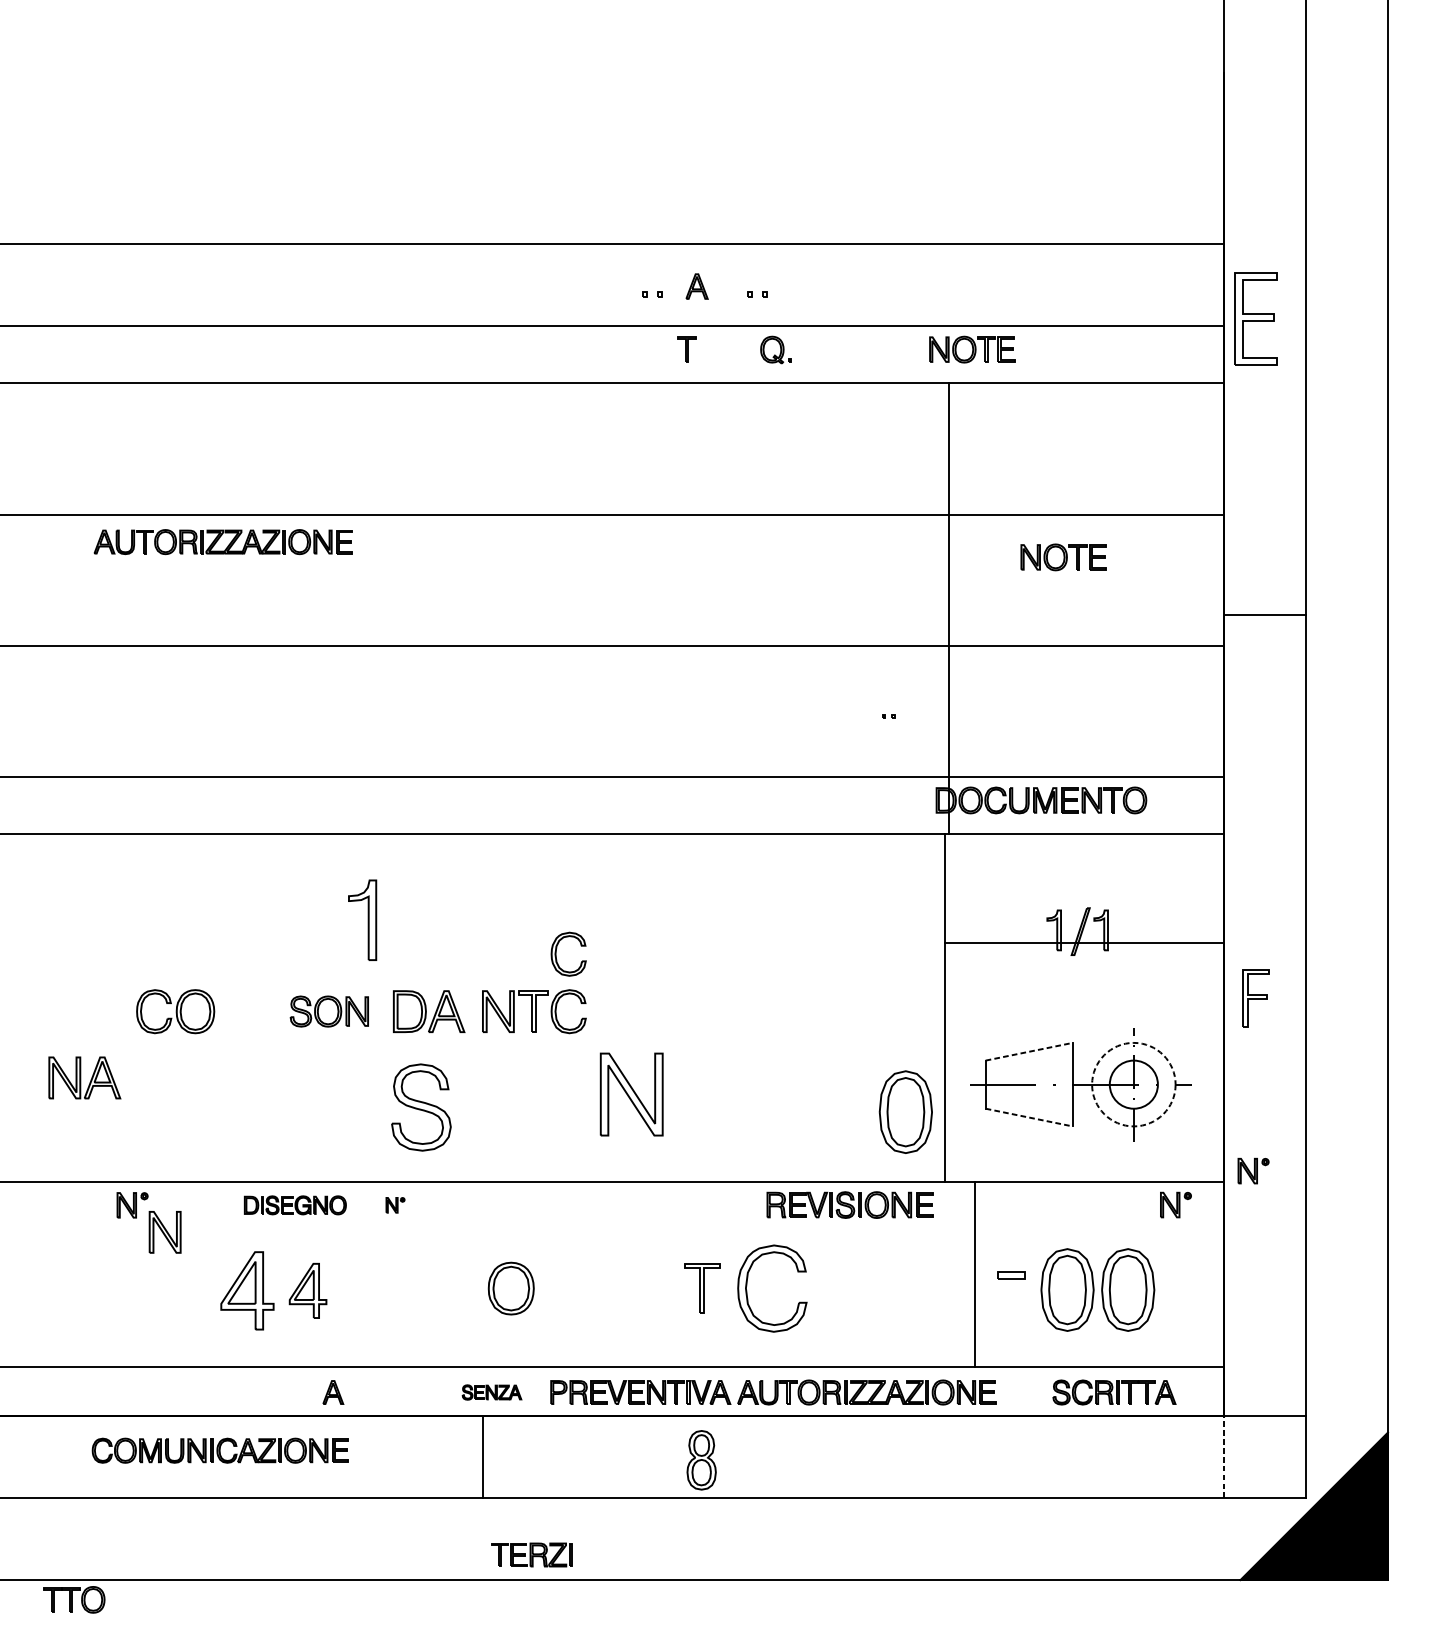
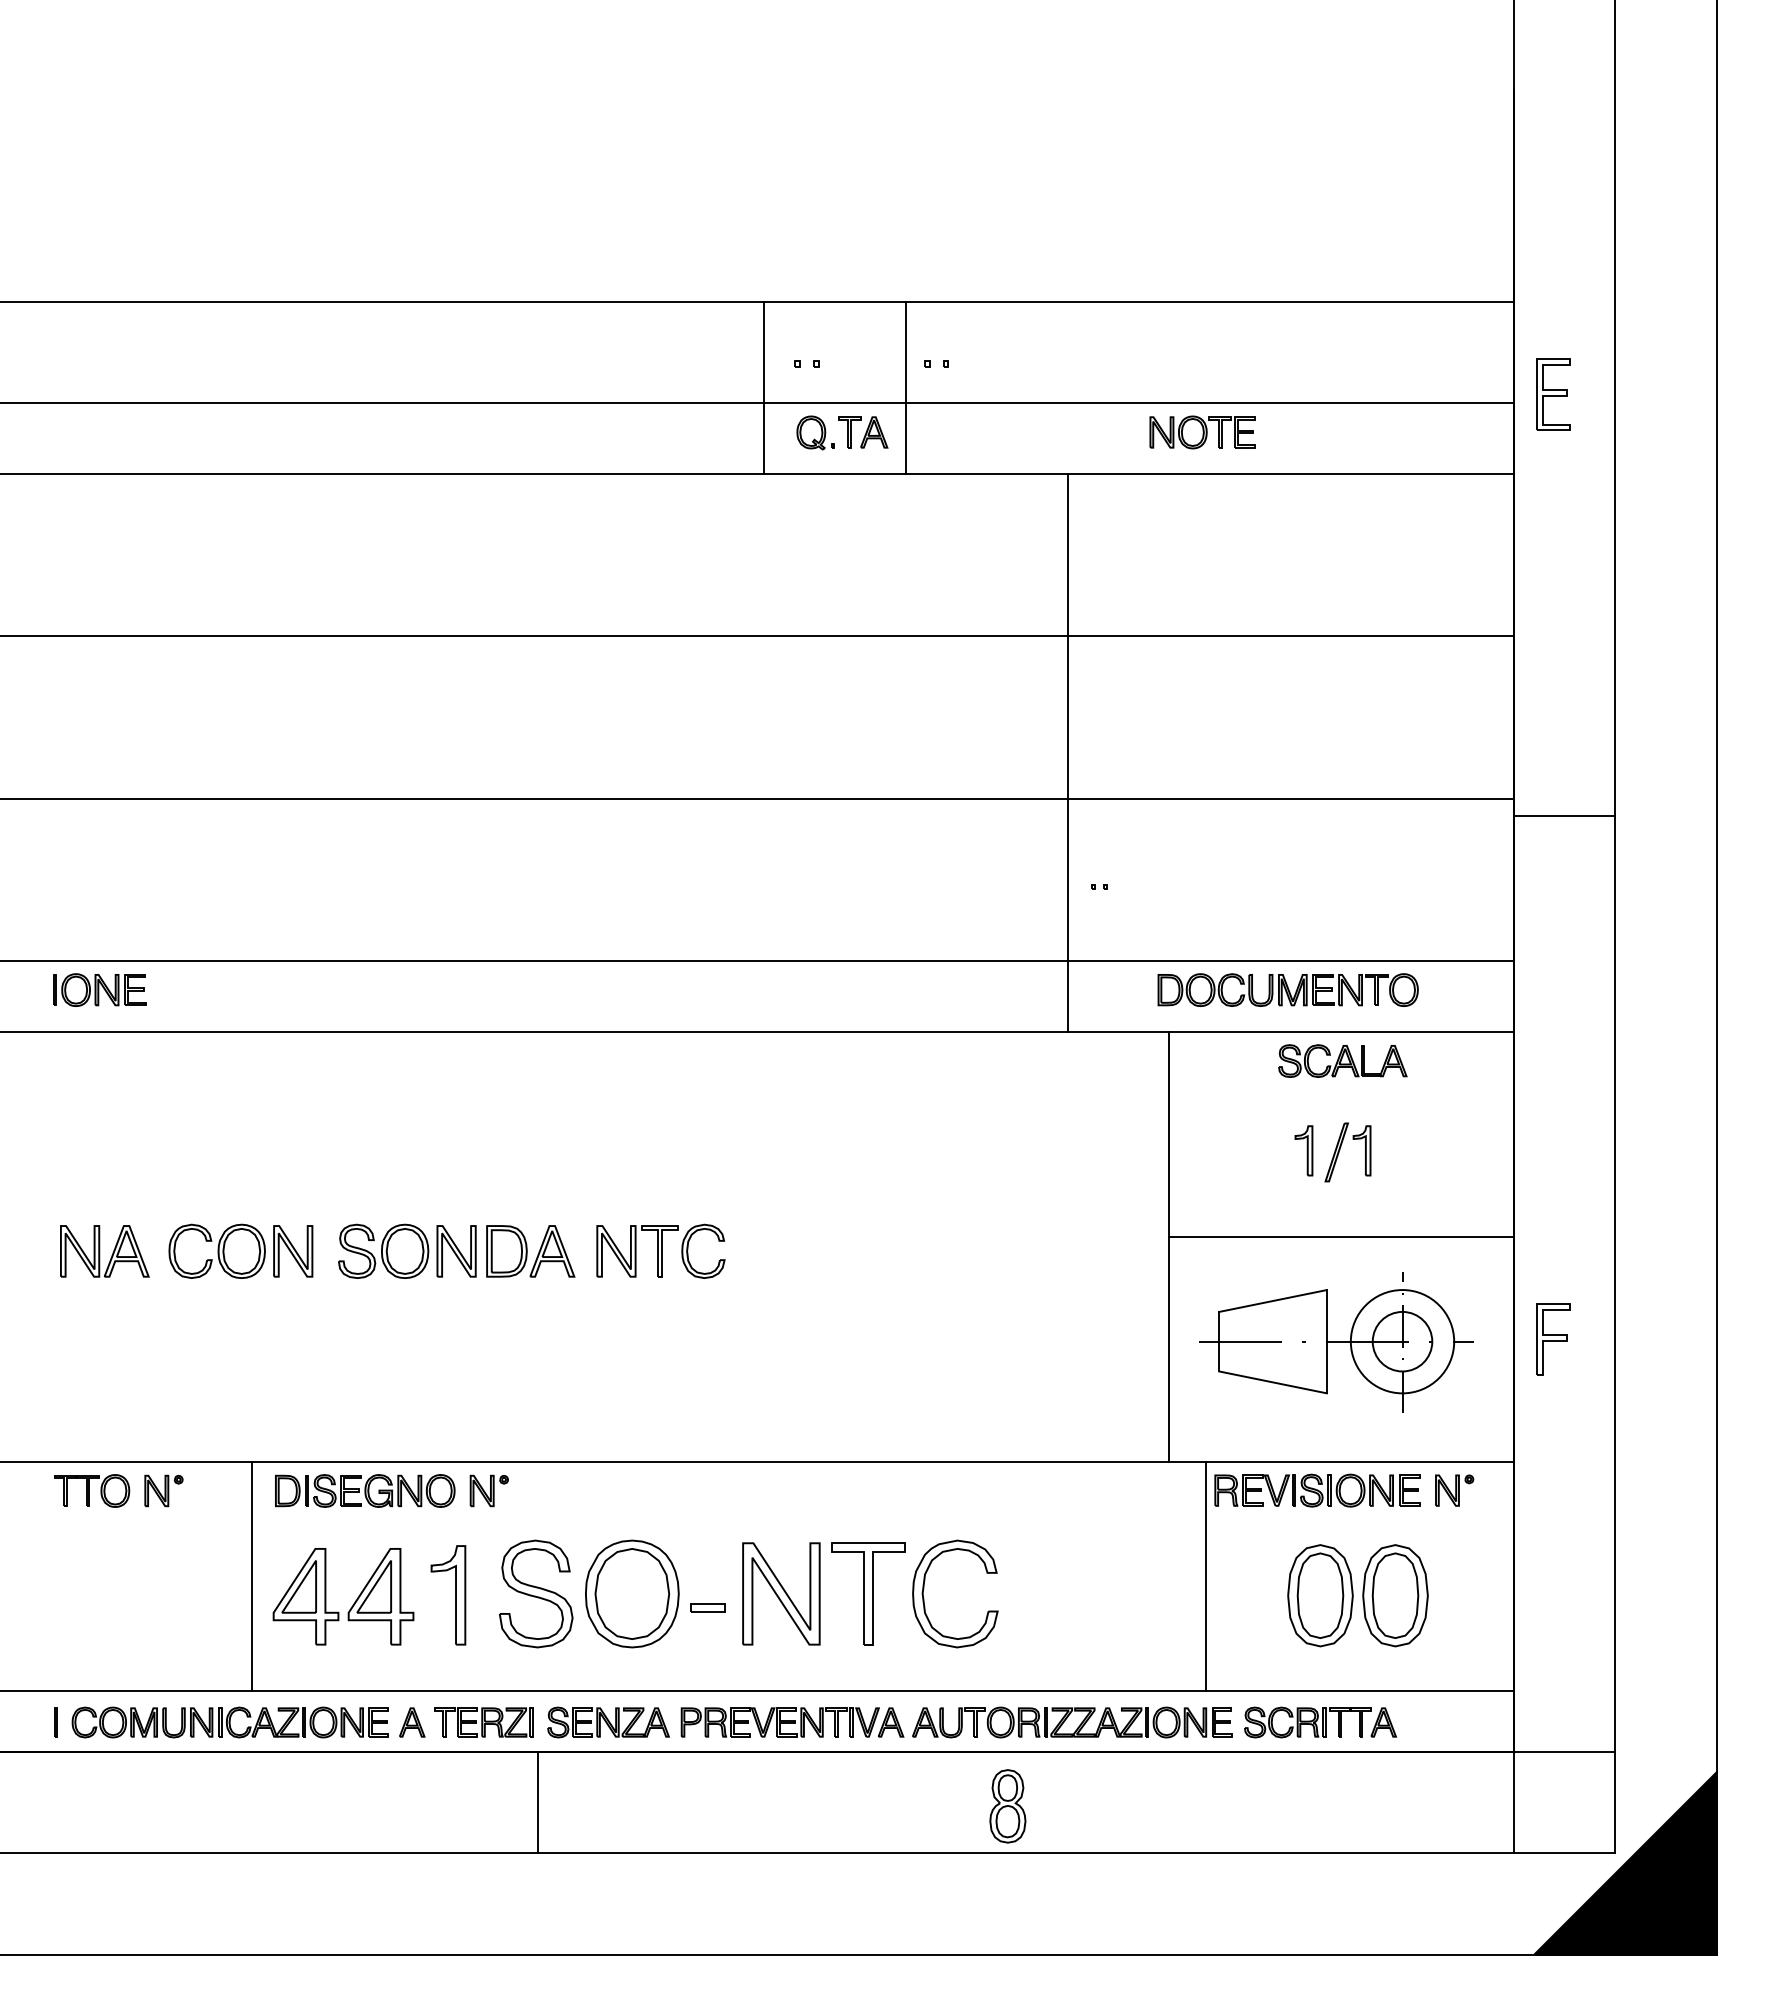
part: (697, 286) -> (874, 432), moved
line: (617, 313) -> (763, 387), added
line: (732, 313) -> (905, 387), added
part: (1255, 318) -> (1553, 394), size x0.62
part: (775, 349) -> (815, 432), moved
part: (220, 538) -> (272, 665), removed
part: (1063, 557) -> (1315, 689), removed
line: (948, 608) -> (1067, 752), moved
line: (1264, 614) -> (1564, 815), moved
part: (80, 799) -> (99, 989), added
part: (1085, 857) -> (1342, 1060), added
part: (368, 920) -> (455, 1595), moved
line: (1084, 943) -> (1341, 1237), moved
part: (556, 953) -> (688, 1179), removed
part: (1255, 998) -> (1553, 1339), moved
part: (329, 1010) -> (407, 1250), size x1.43
line: (1029, 1051) -> (1273, 1300), dashed -> solid
part: (84, 1078) -> (104, 1251), moved
circle: (1133, 1084) -> (1402, 1341), dashed -> solid
part: (631, 1094) -> (781, 1593), moved
part: (421, 1107) -> (536, 1593), moved
part: (905, 1111) -> (1120, 1375), removed
line: (1029, 1117) -> (1273, 1382), dashed -> solid
part: (1253, 1171) -> (1550, 1448), removed
part: (295, 1204) -> (365, 1490), size x1.43
part: (394, 1204) -> (488, 1490), size x1.67
part: (850, 1204) -> (1317, 1490), moved
part: (165, 1232) -> (293, 1251), moved
line: (204, 1273) -> (252, 1575), added
part: (1010, 1275) -> (707, 1607), moved
part: (511, 1288) -> (632, 1593), size x1.67
part: (702, 1288) -> (868, 1593), size x1.67
part: (307, 1290) -> (380, 1596), size x1.43
line: (44, 1392) -> (55, 1722), added
part: (491, 1392) -> (608, 1722), size x1.67
part: (1114, 1392) -> (1320, 1722), moved
part: (219, 1450) -> (229, 1722), moved
line: (483, 1457) -> (538, 1802), moved
line: (1224, 1457) -> (1514, 1802), dashed -> solid
part: (701, 1460) -> (1007, 1806), moved
part: (531, 1554) -> (483, 1722), moved
part: (74, 1599) -> (92, 1490), moved

